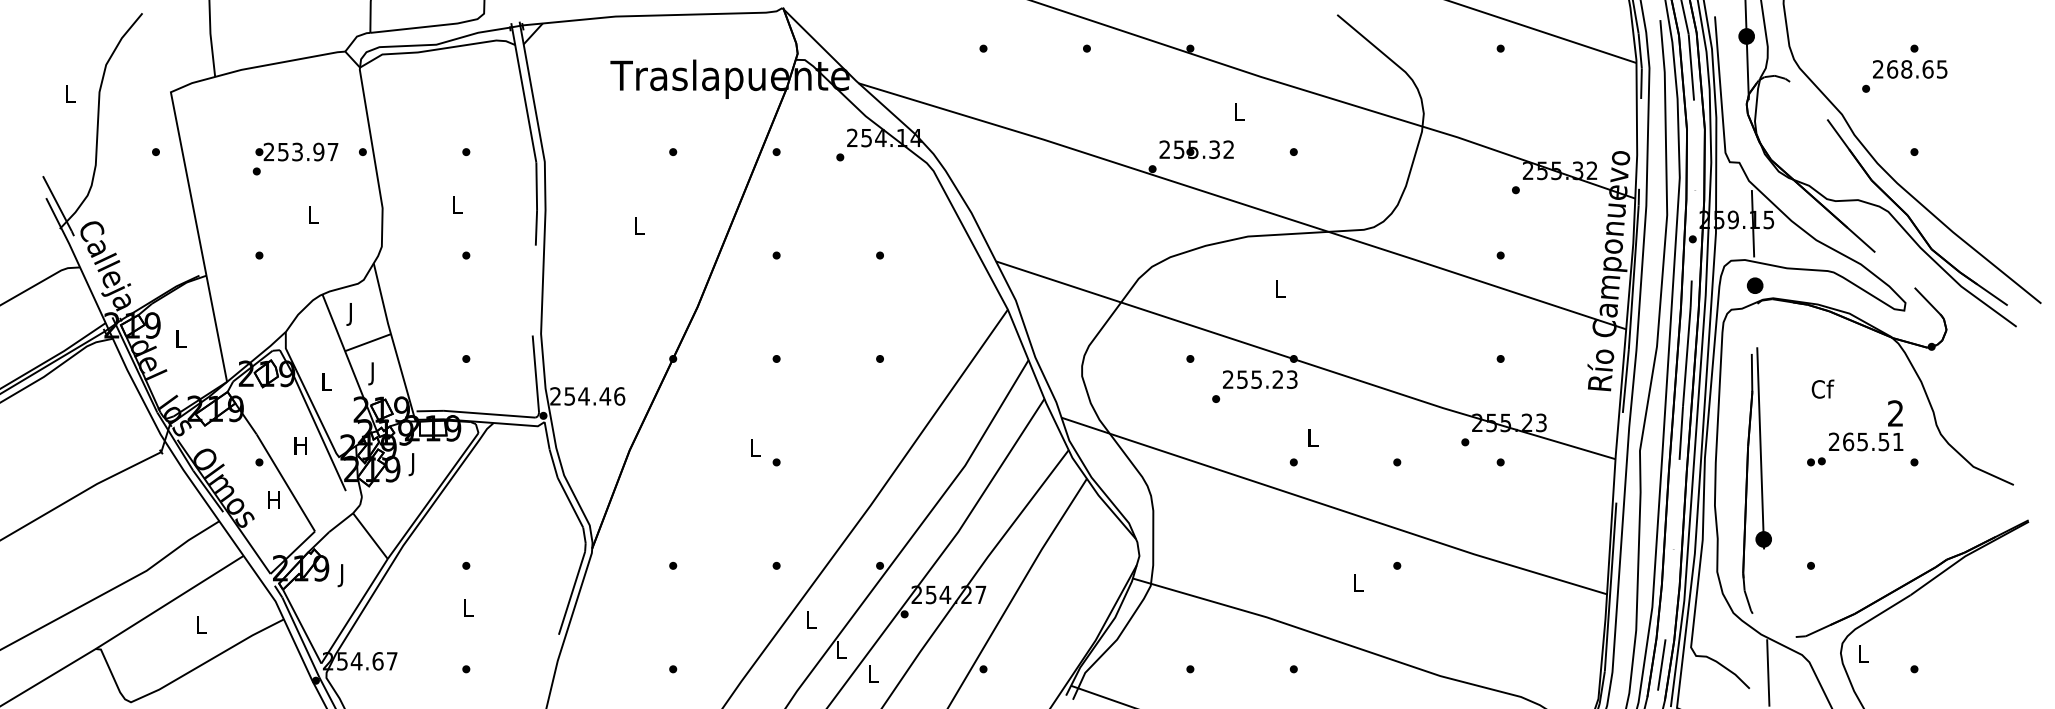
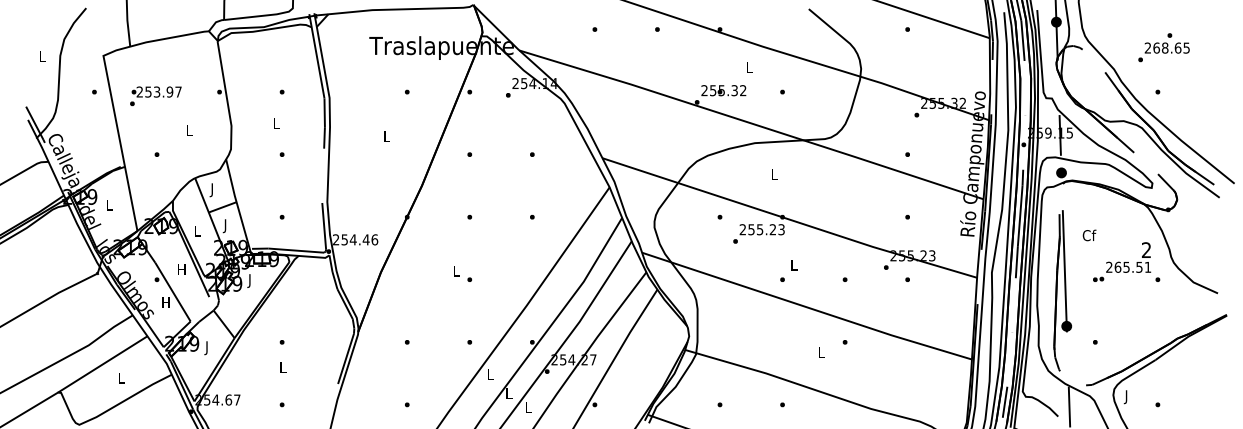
text: (1903, 68) -> (1163, 47), moved
text: (294, 159) -> (155, 96), moved
text: (1822, 389) -> (1089, 235), moved
text: (1862, 657) -> (1126, 397), L -> J

